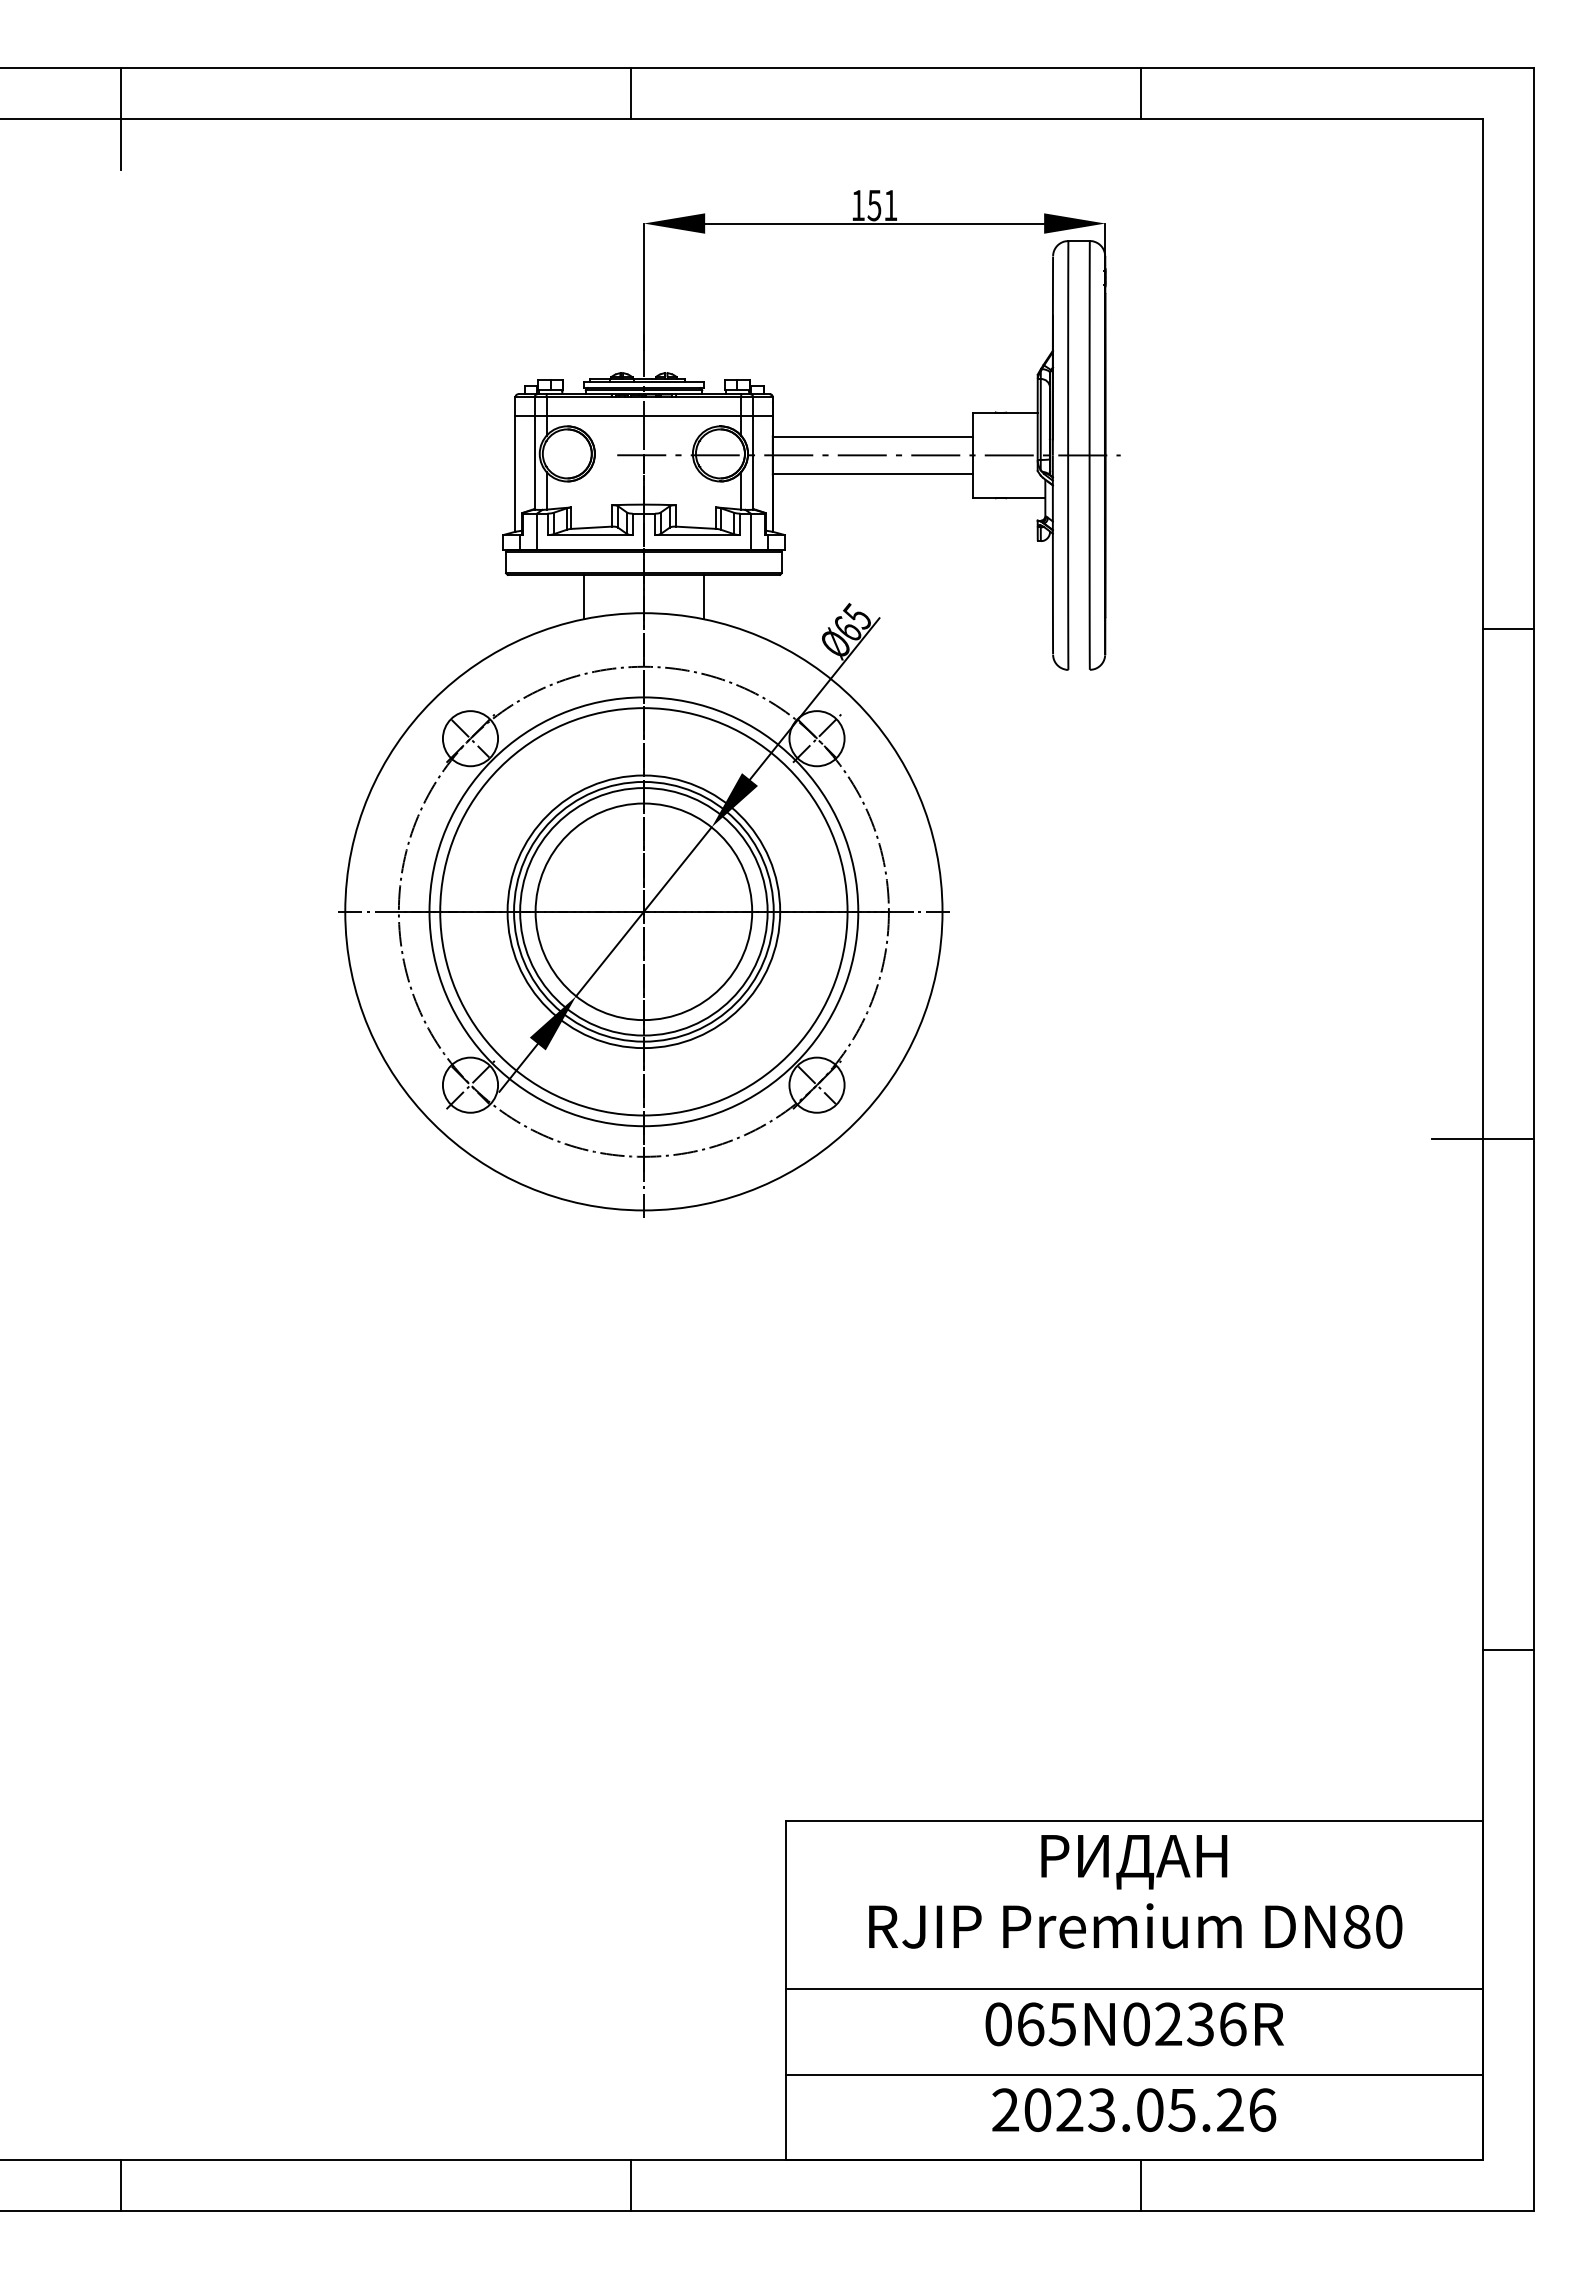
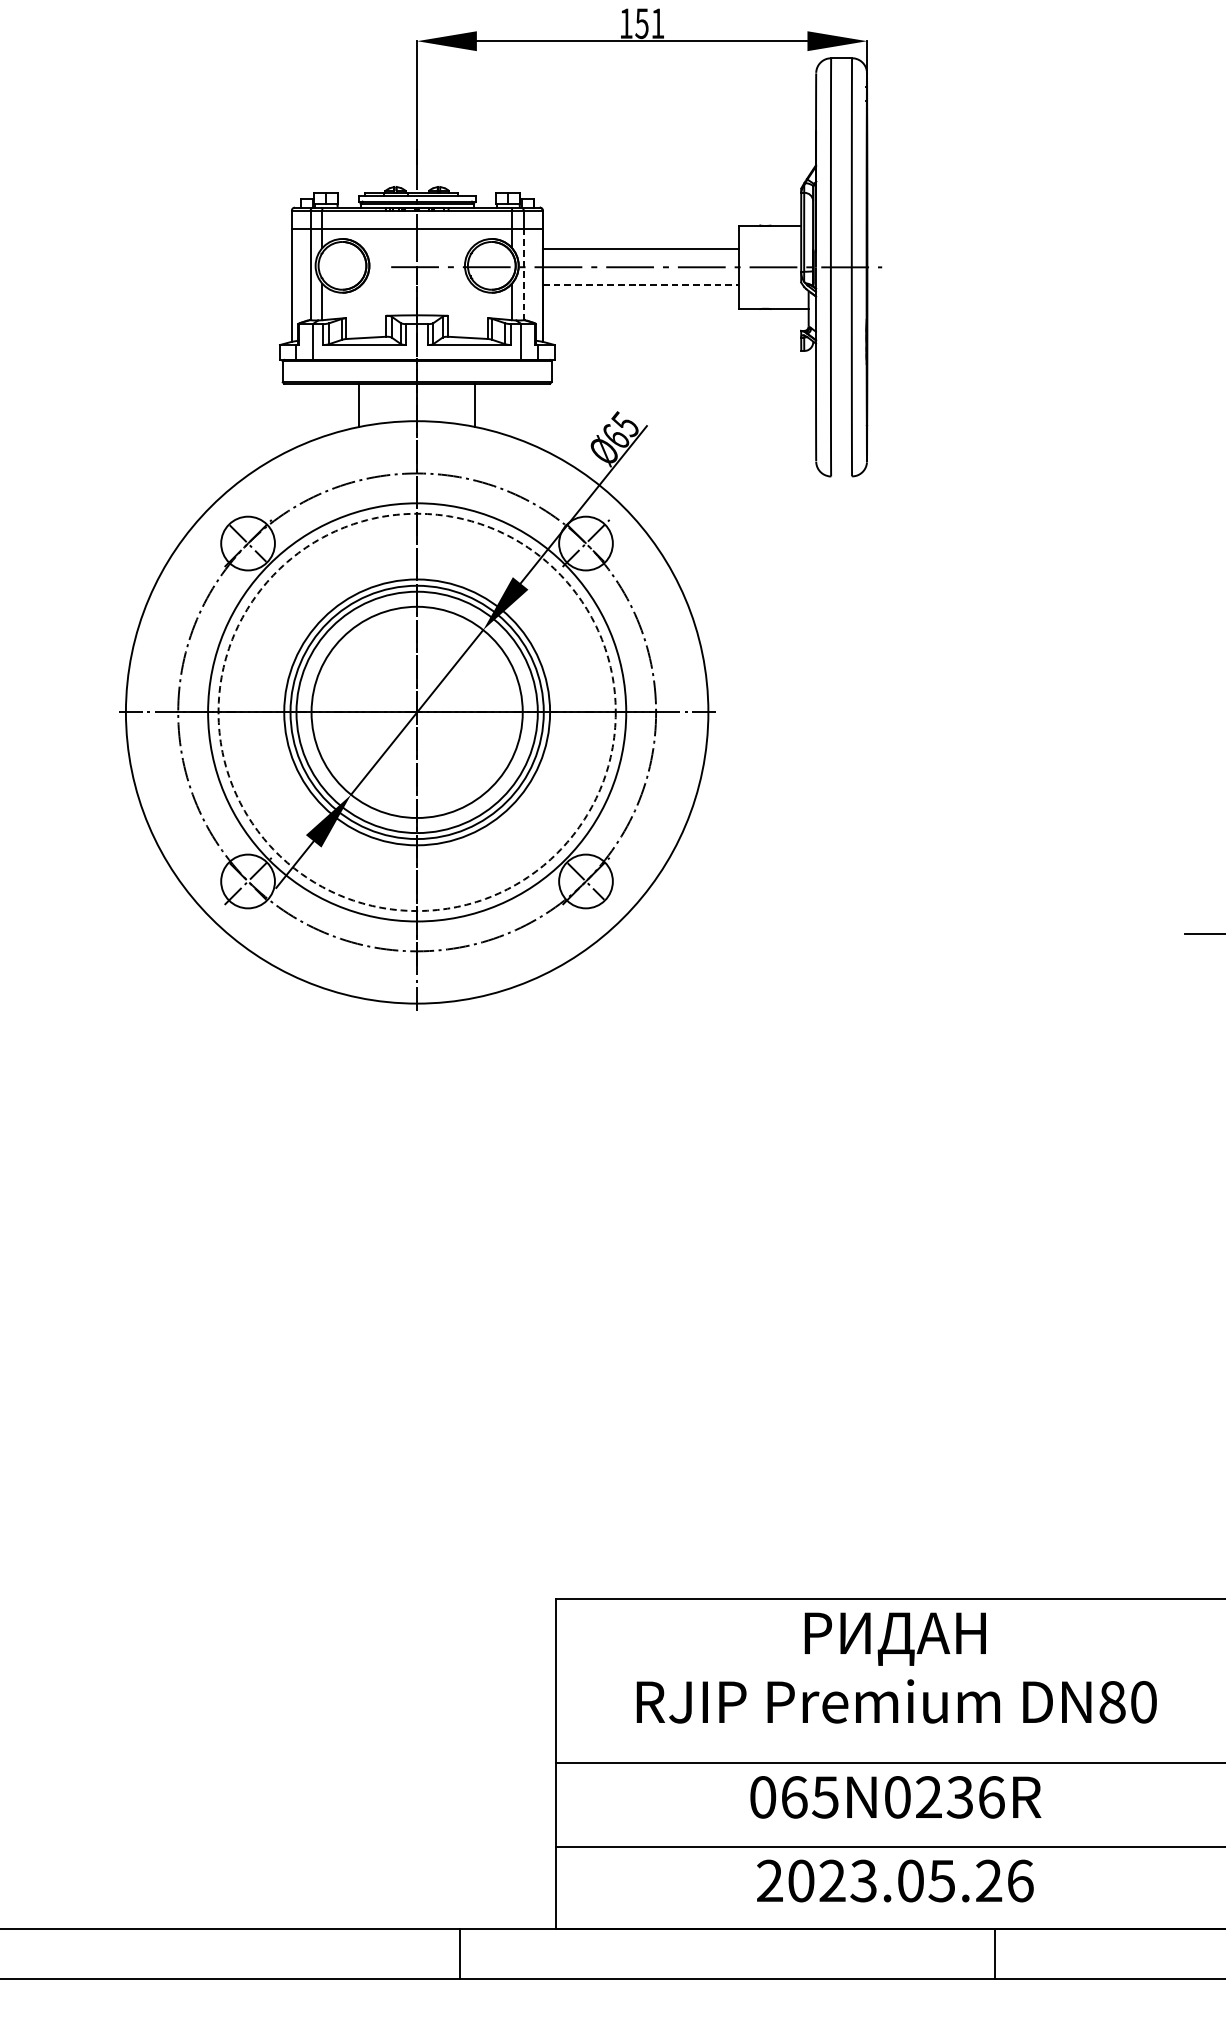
line: (753, 462) -> (524, 274), solid -> dashed
line: (873, 473) -> (641, 284), solid -> dashed
circle: (643, 911) -> (416, 712), solid -> dashed
line: (630, 2184) -> (459, 1953), moved
line: (1140, 2184) -> (994, 1953), moved

